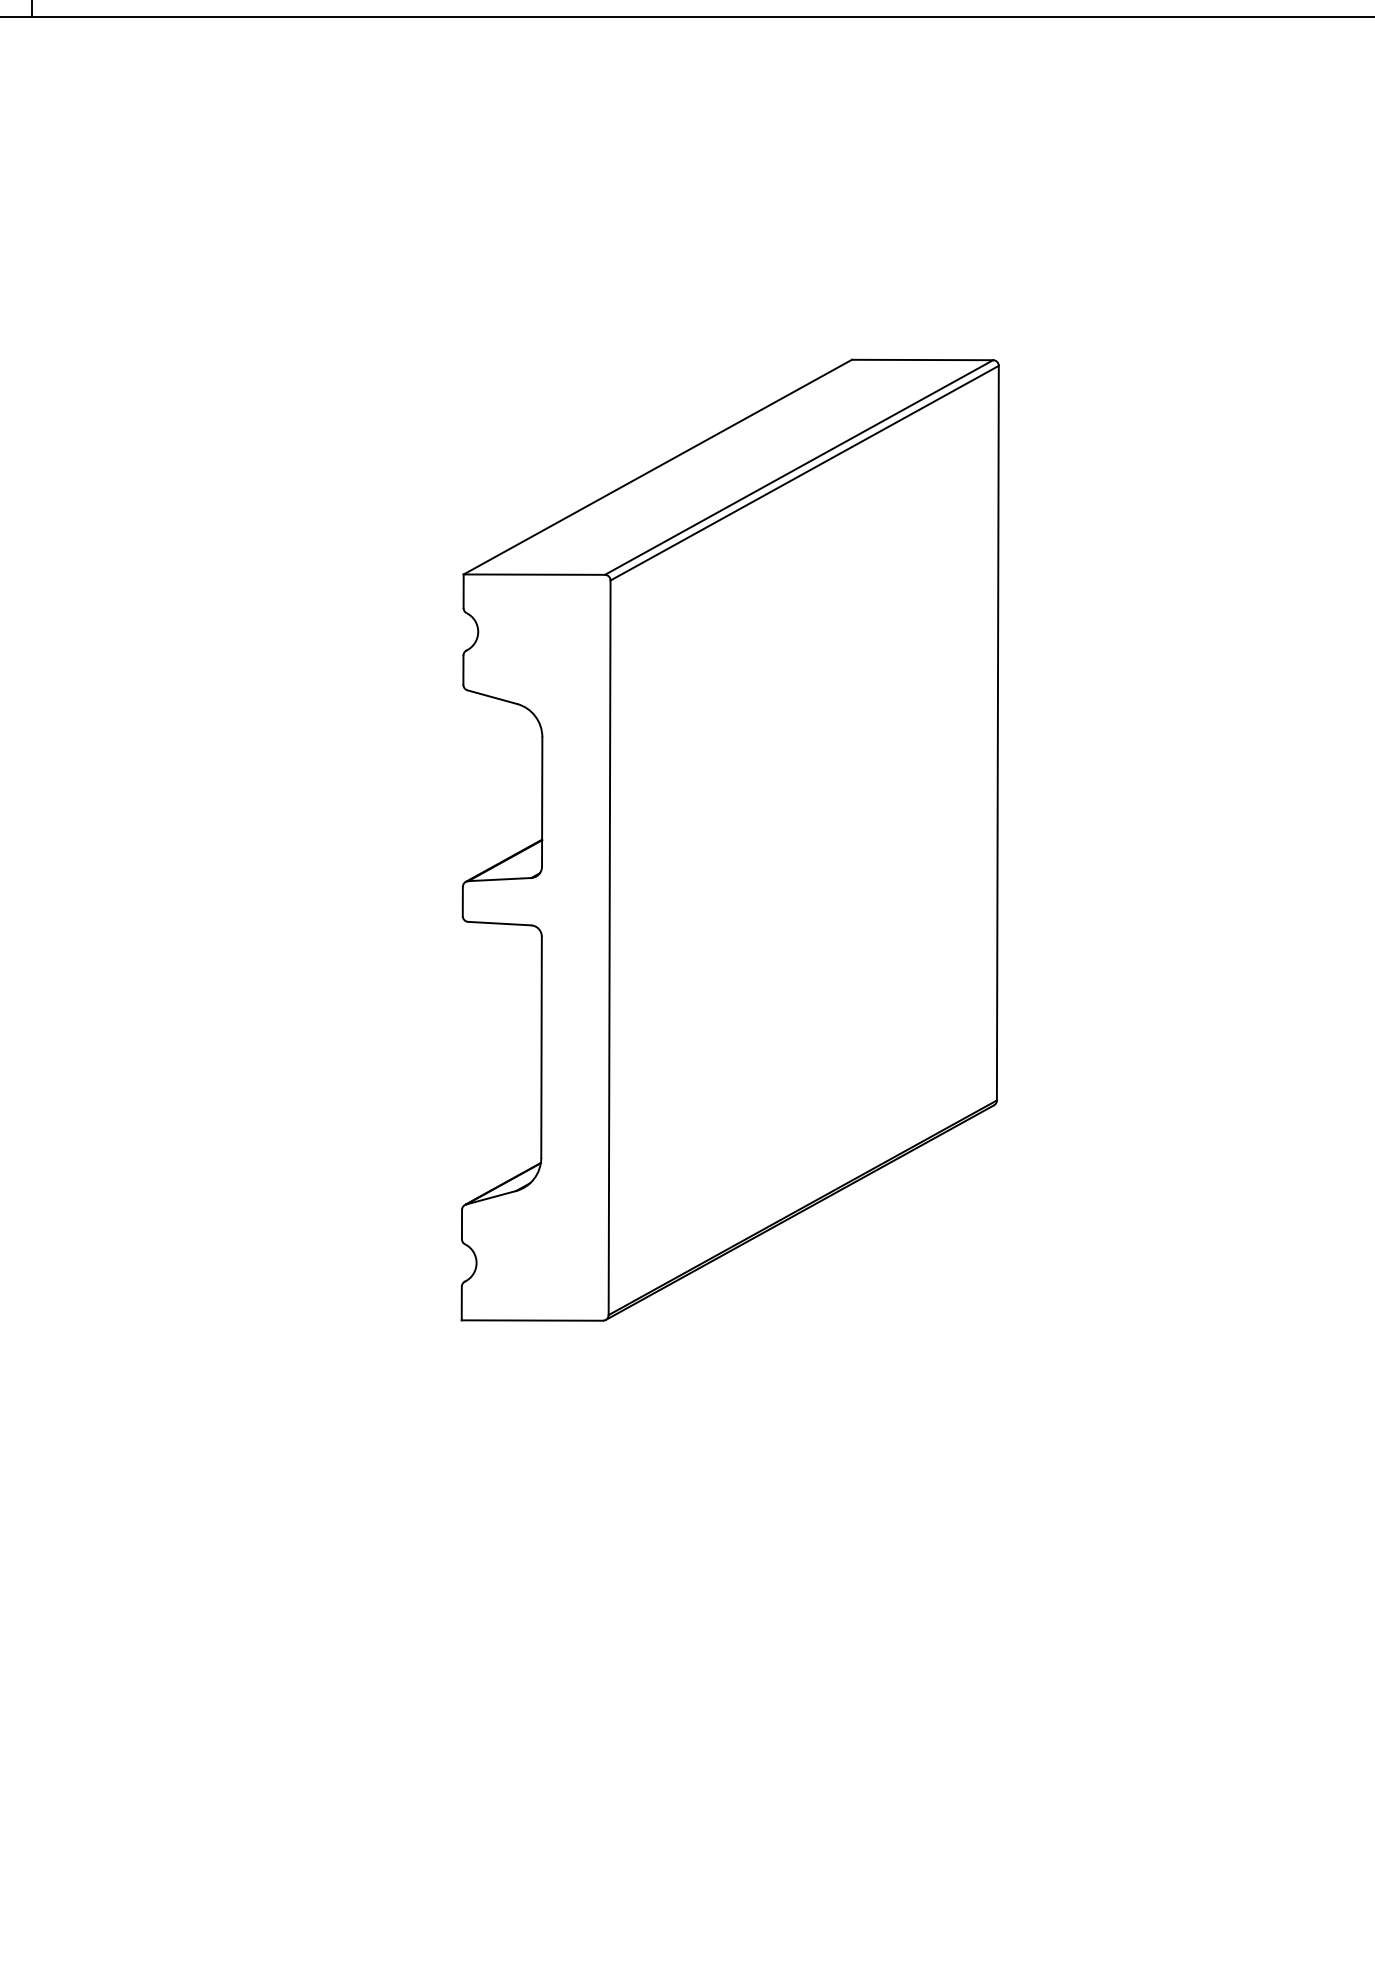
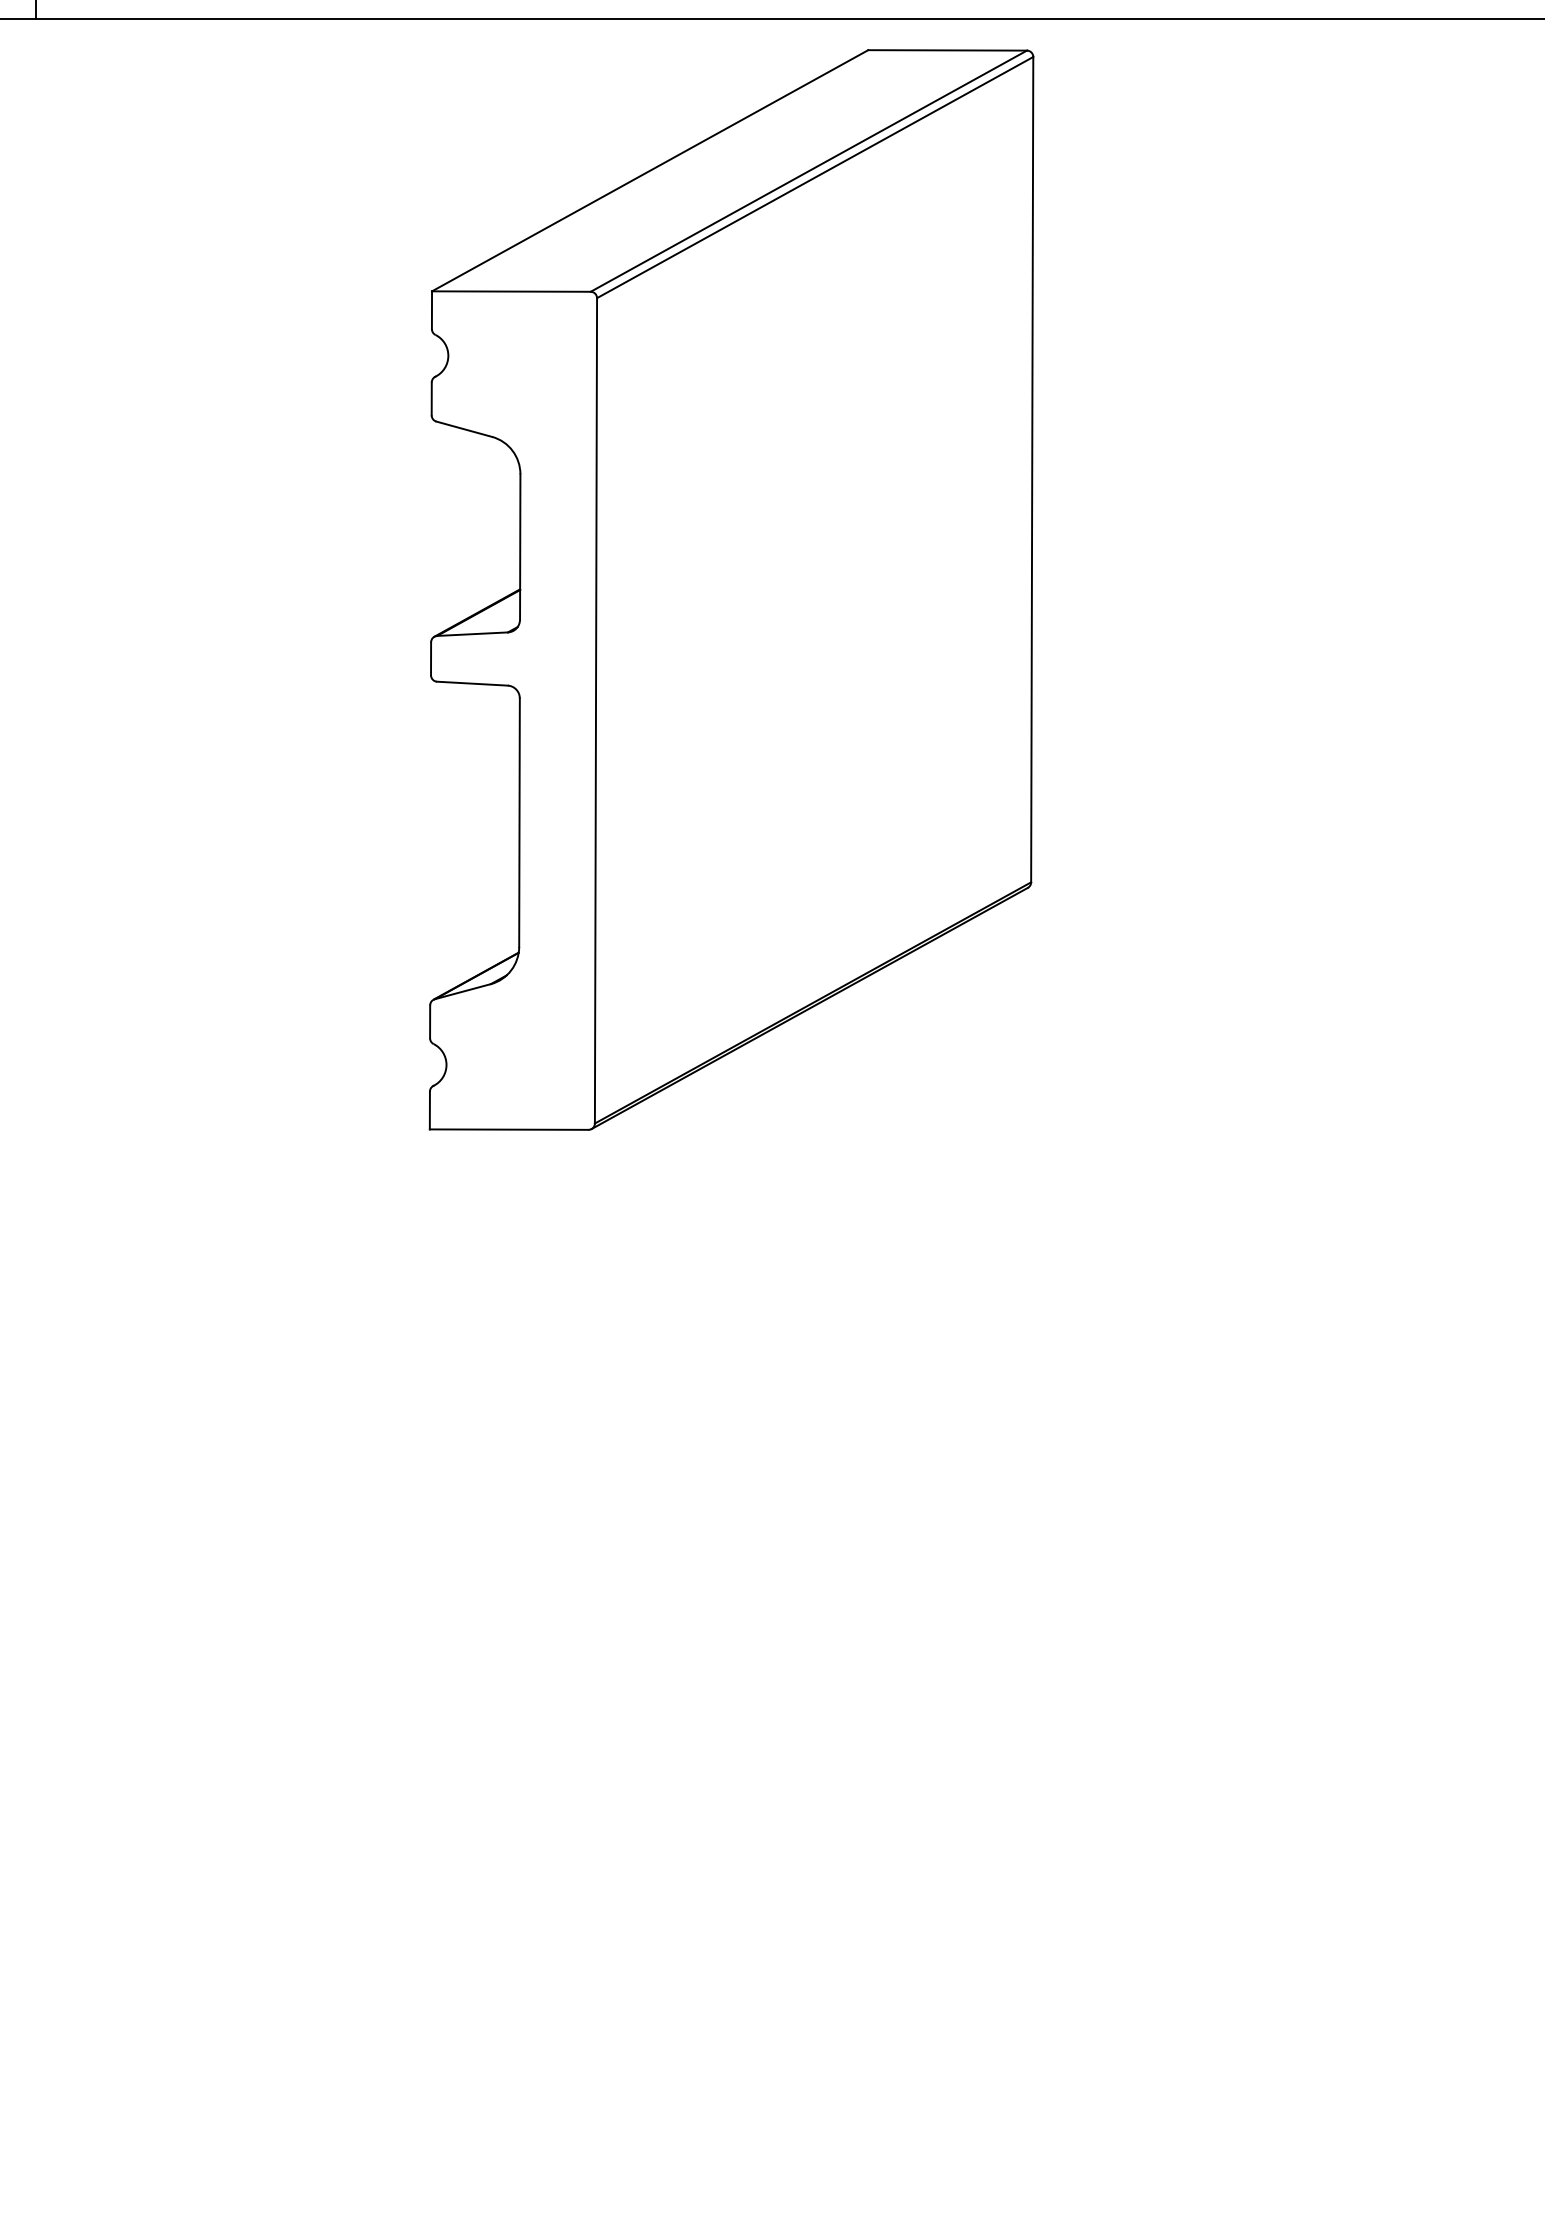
part: (730, 839) -> (731, 589), moved

